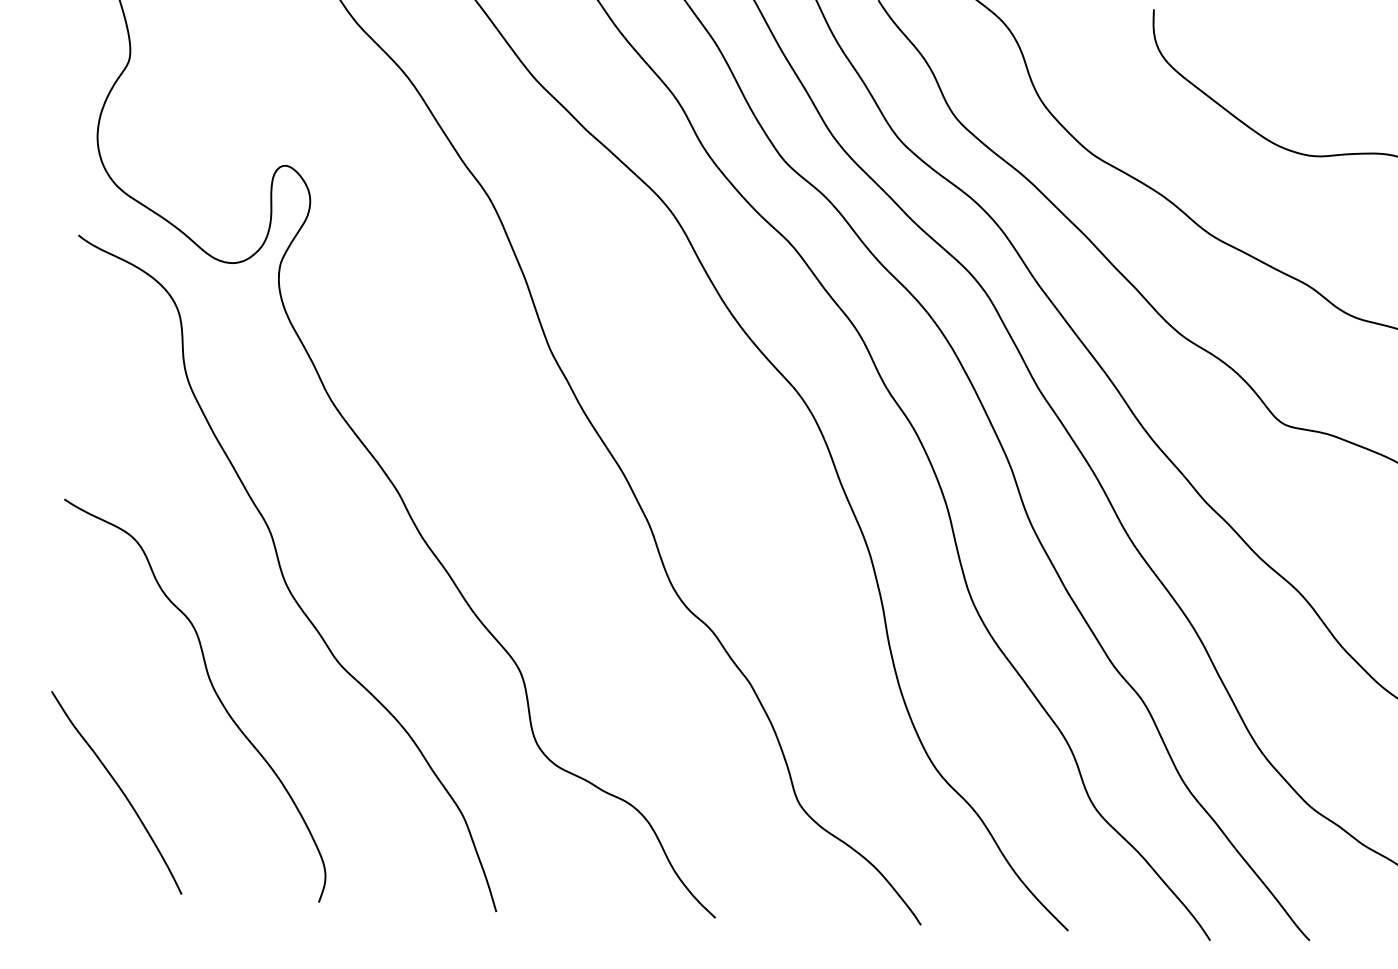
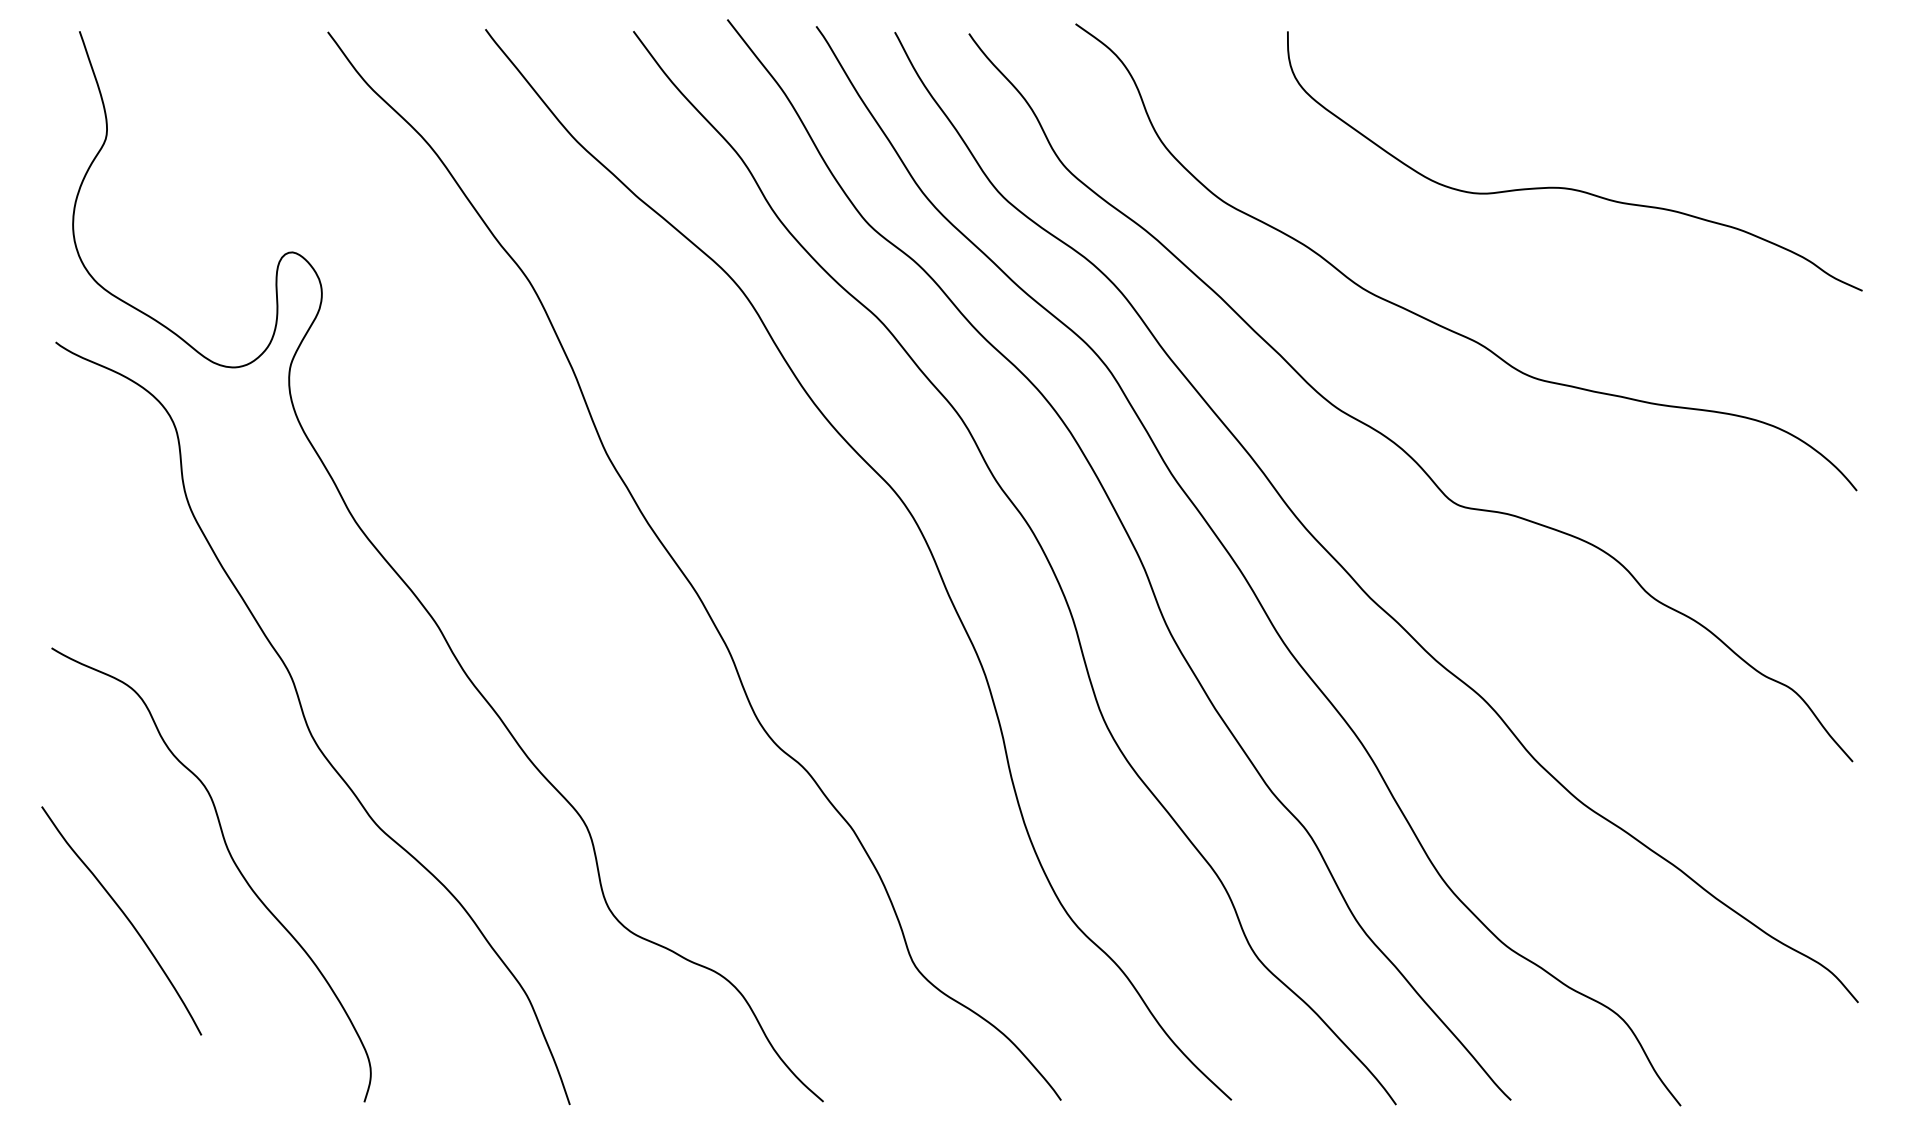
curve: (120, 790) -> (125, 917), moved

